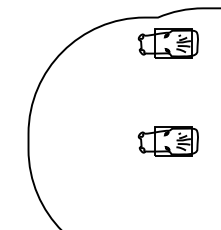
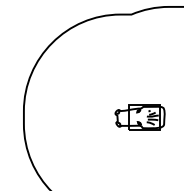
part: (167, 43) -> (139, 36), removed

